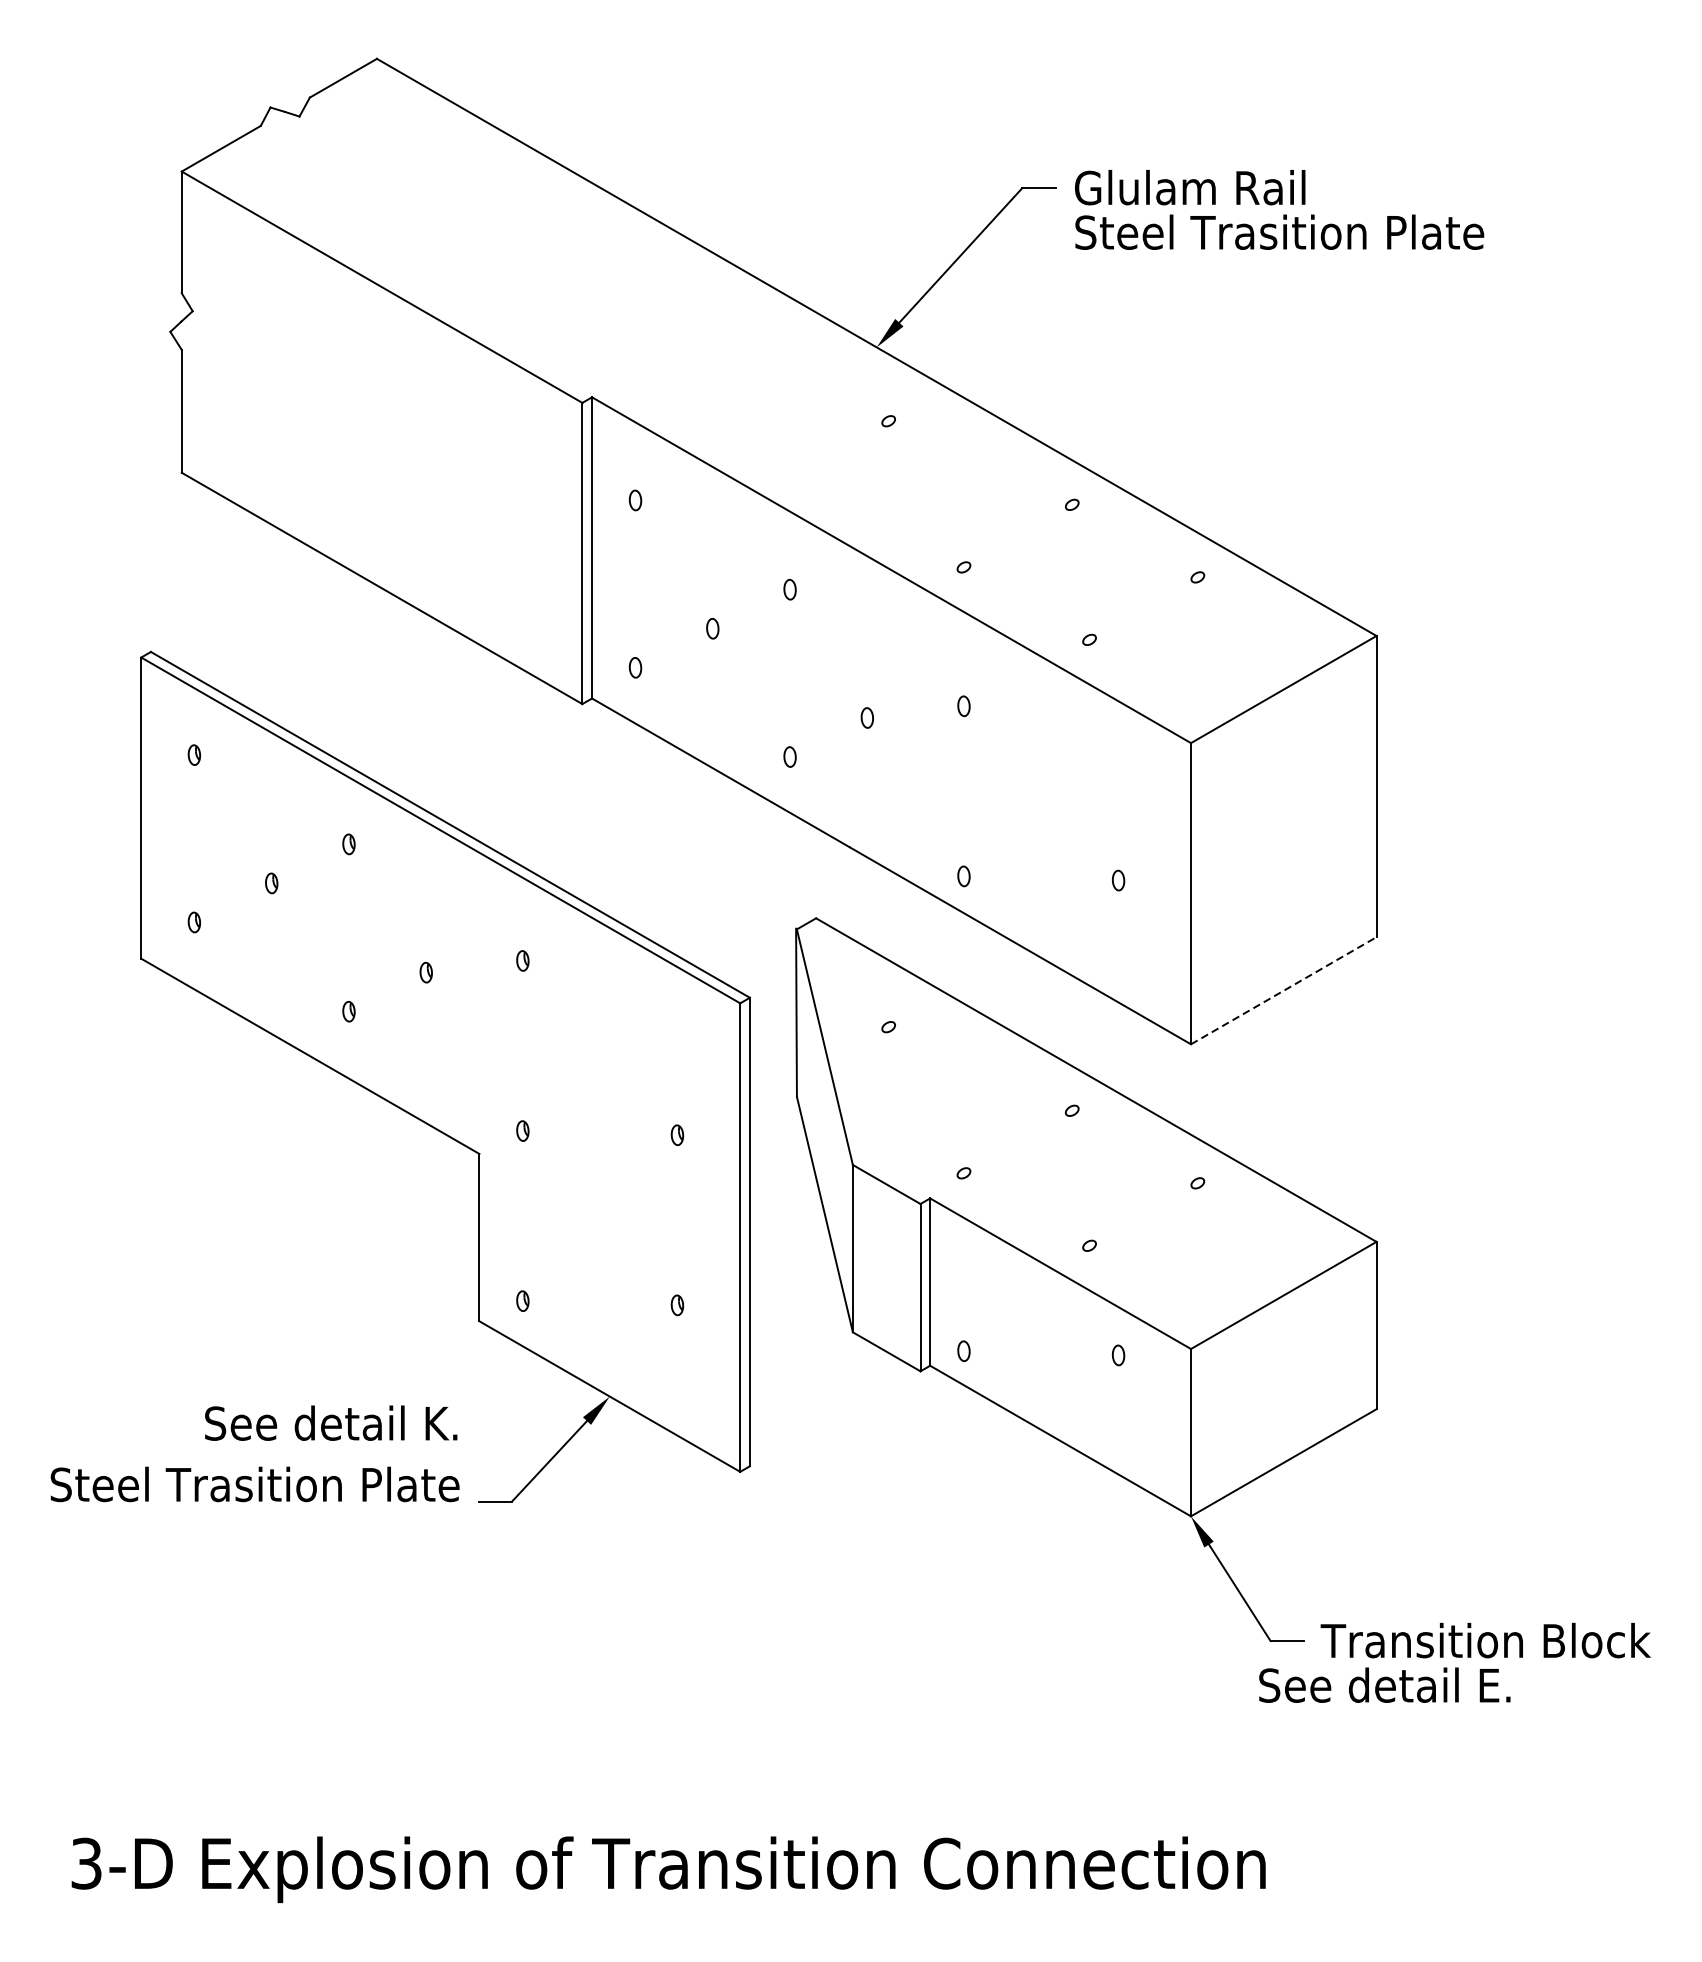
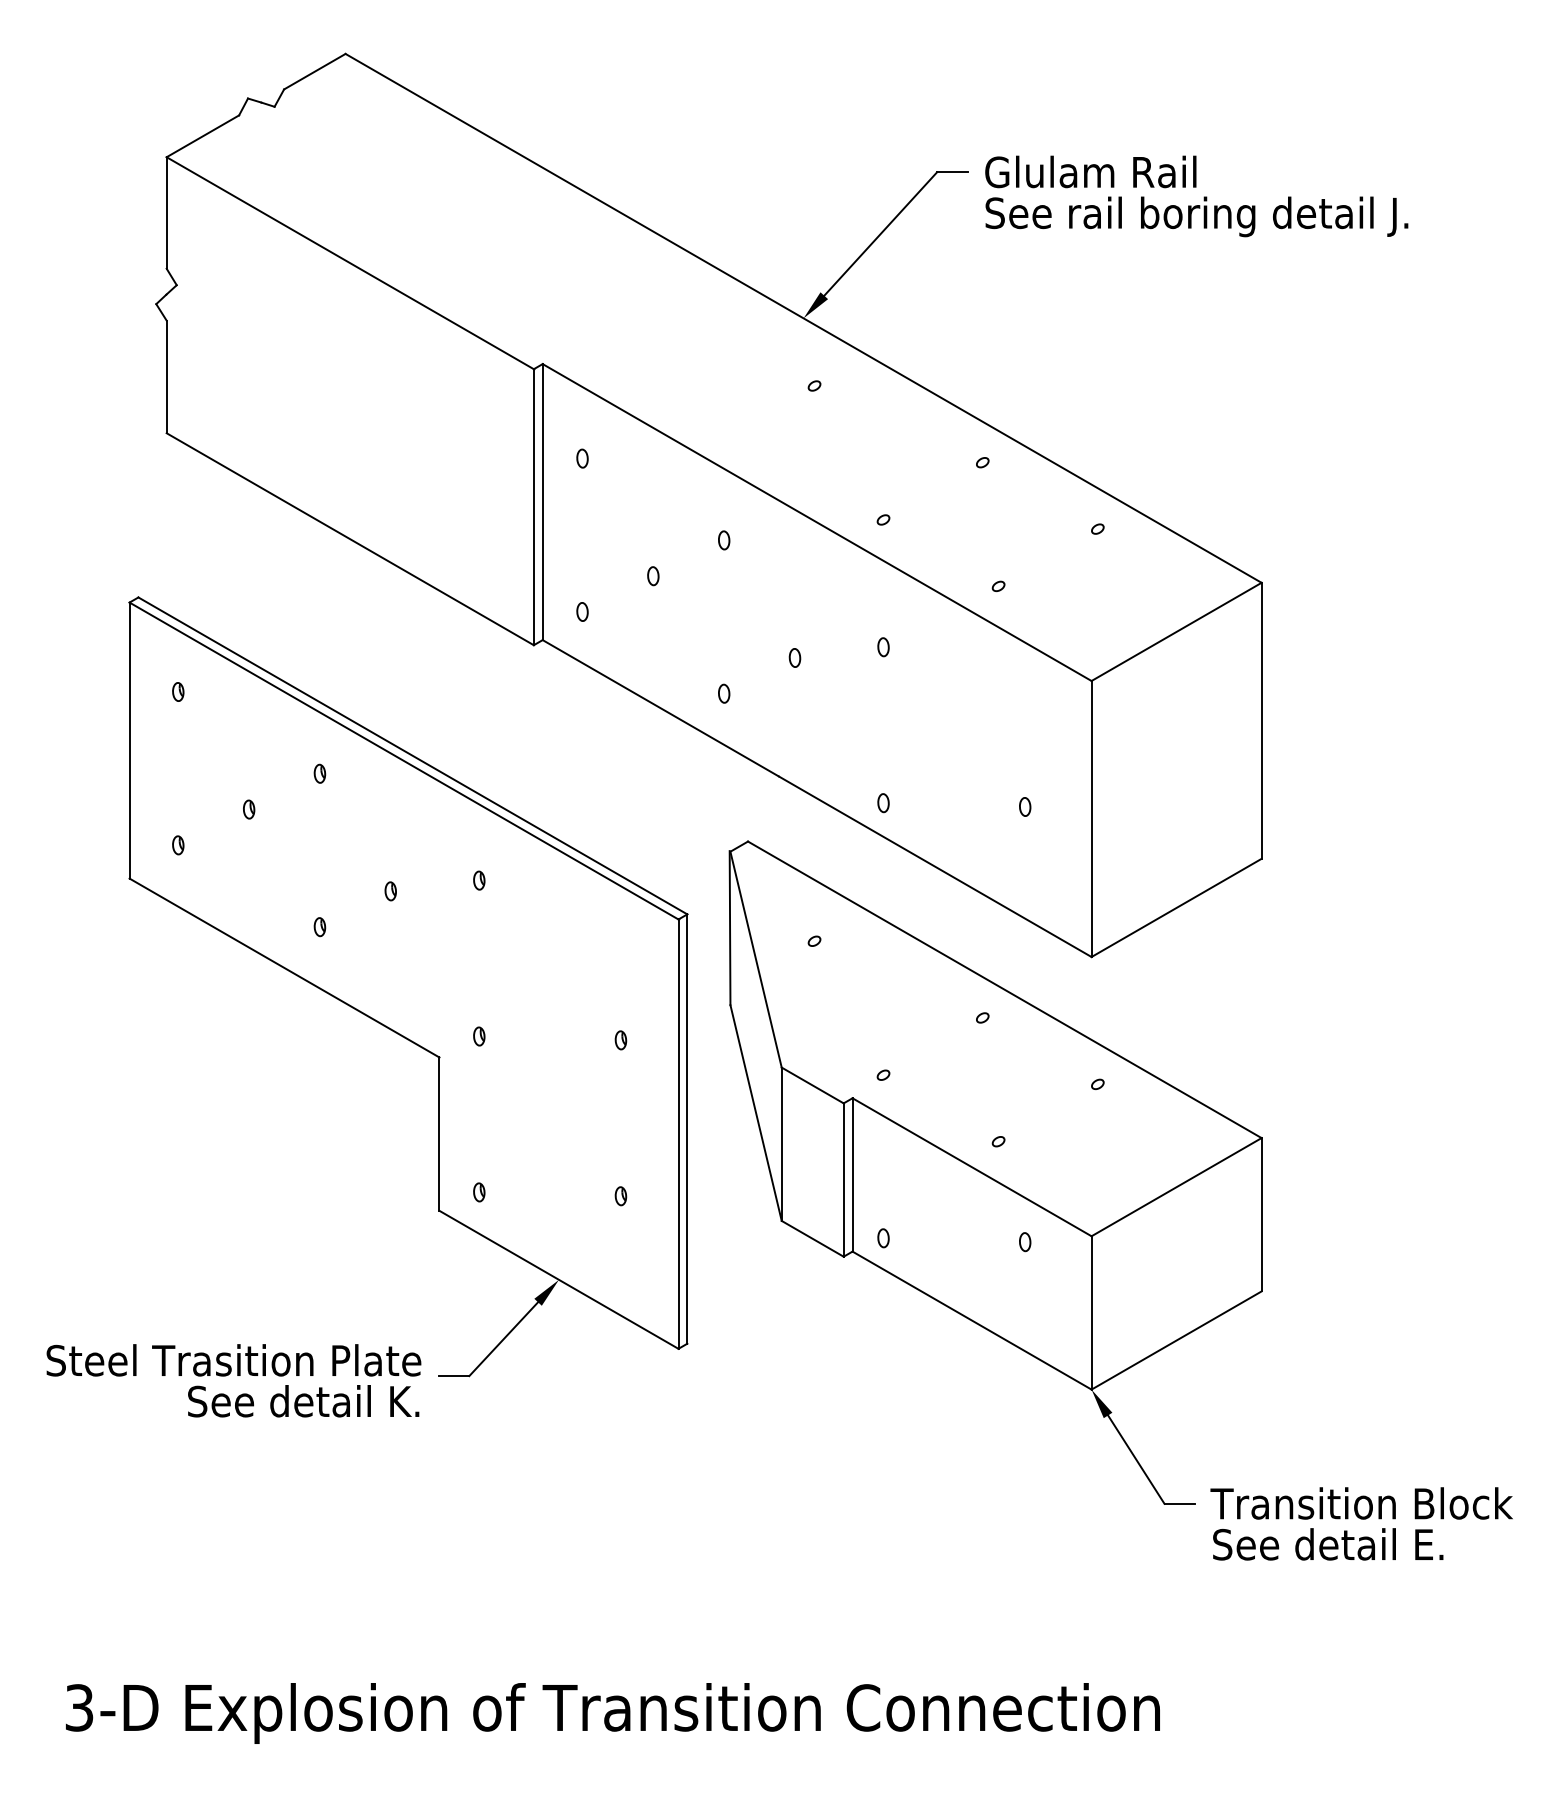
text: (1318, 236) -> (1208, 216), Steel Trasition Plate -> See rail boring detail J.
line: (1284, 990) -> (1177, 907), dashed -> solid
text: (331, 1423) -> (303, 1401), moved
text: (1385, 1685) -> (1328, 1544), moved

